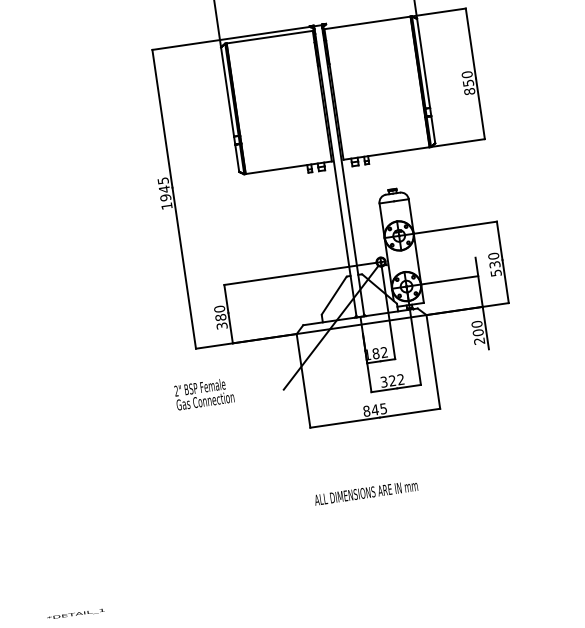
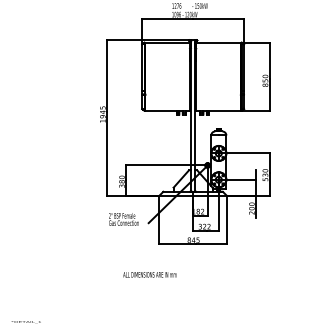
text: (203, 394) -> (123, 219), moved
text: (365, 492) -> (149, 274), moved

